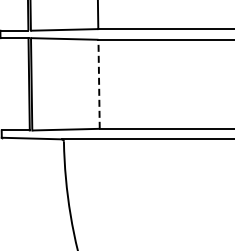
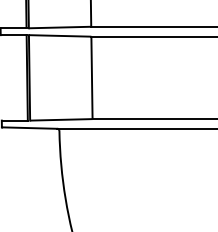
line: (99, 84) -> (92, 78), dashed -> solid

